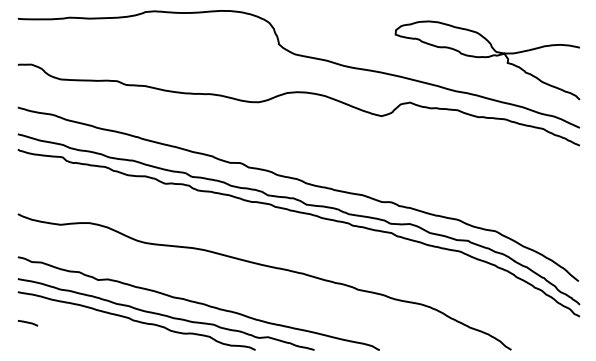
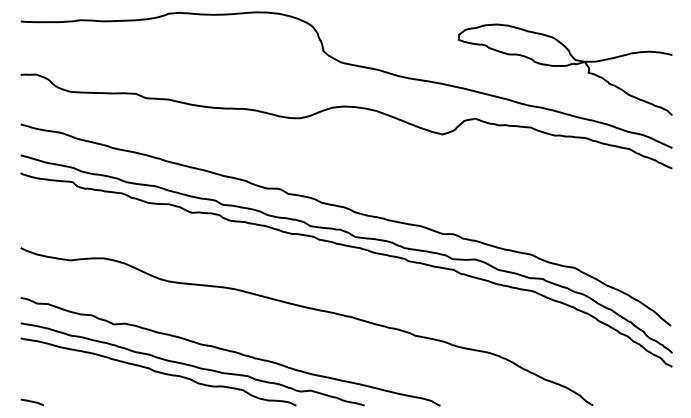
curve: (28, 323) -> (32, 402), moved

